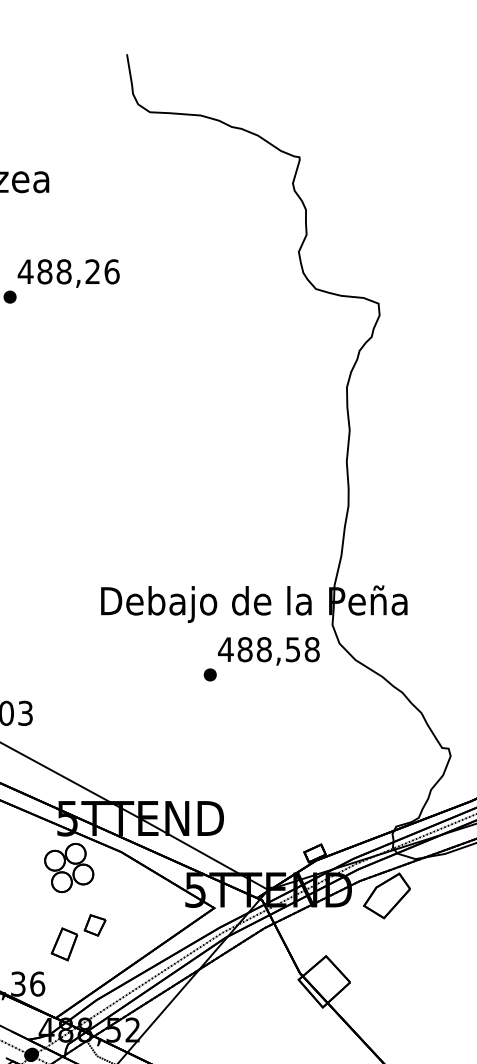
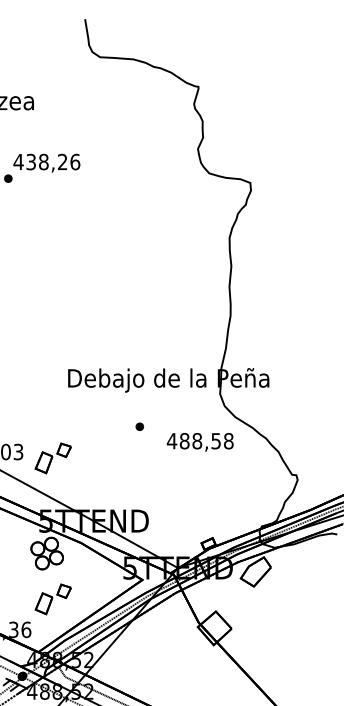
text: (45, 270) -> (31, 161), 488,26 -> 438,26
text: (267, 651) -> (199, 442), moved
part: (77, 723) -> (52, 458), added

